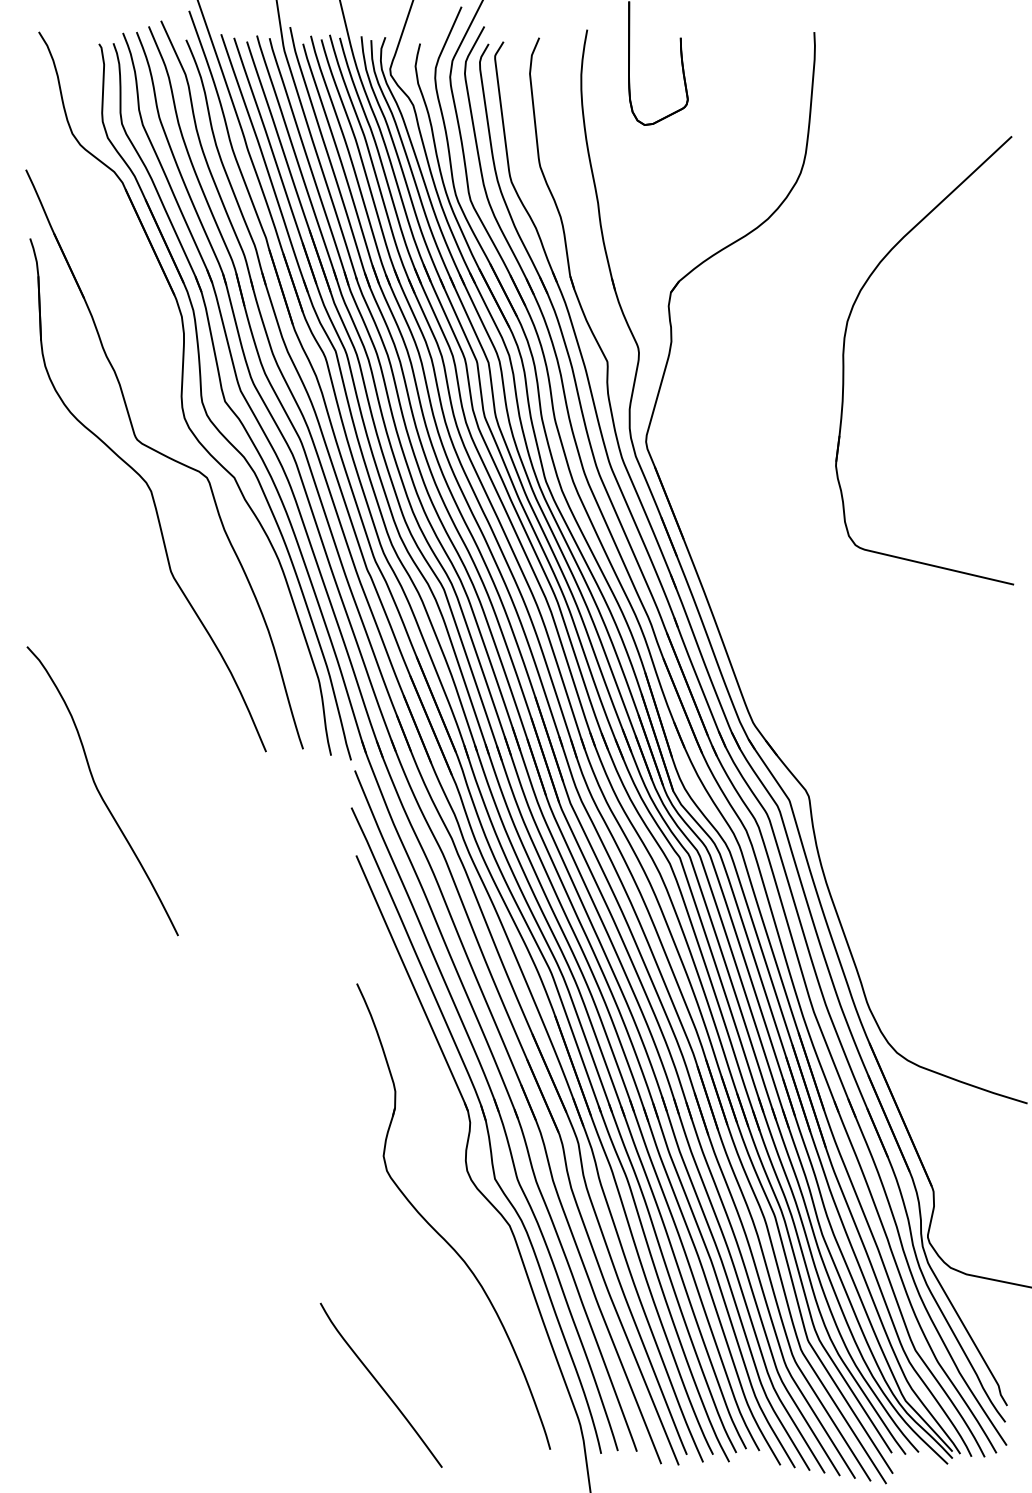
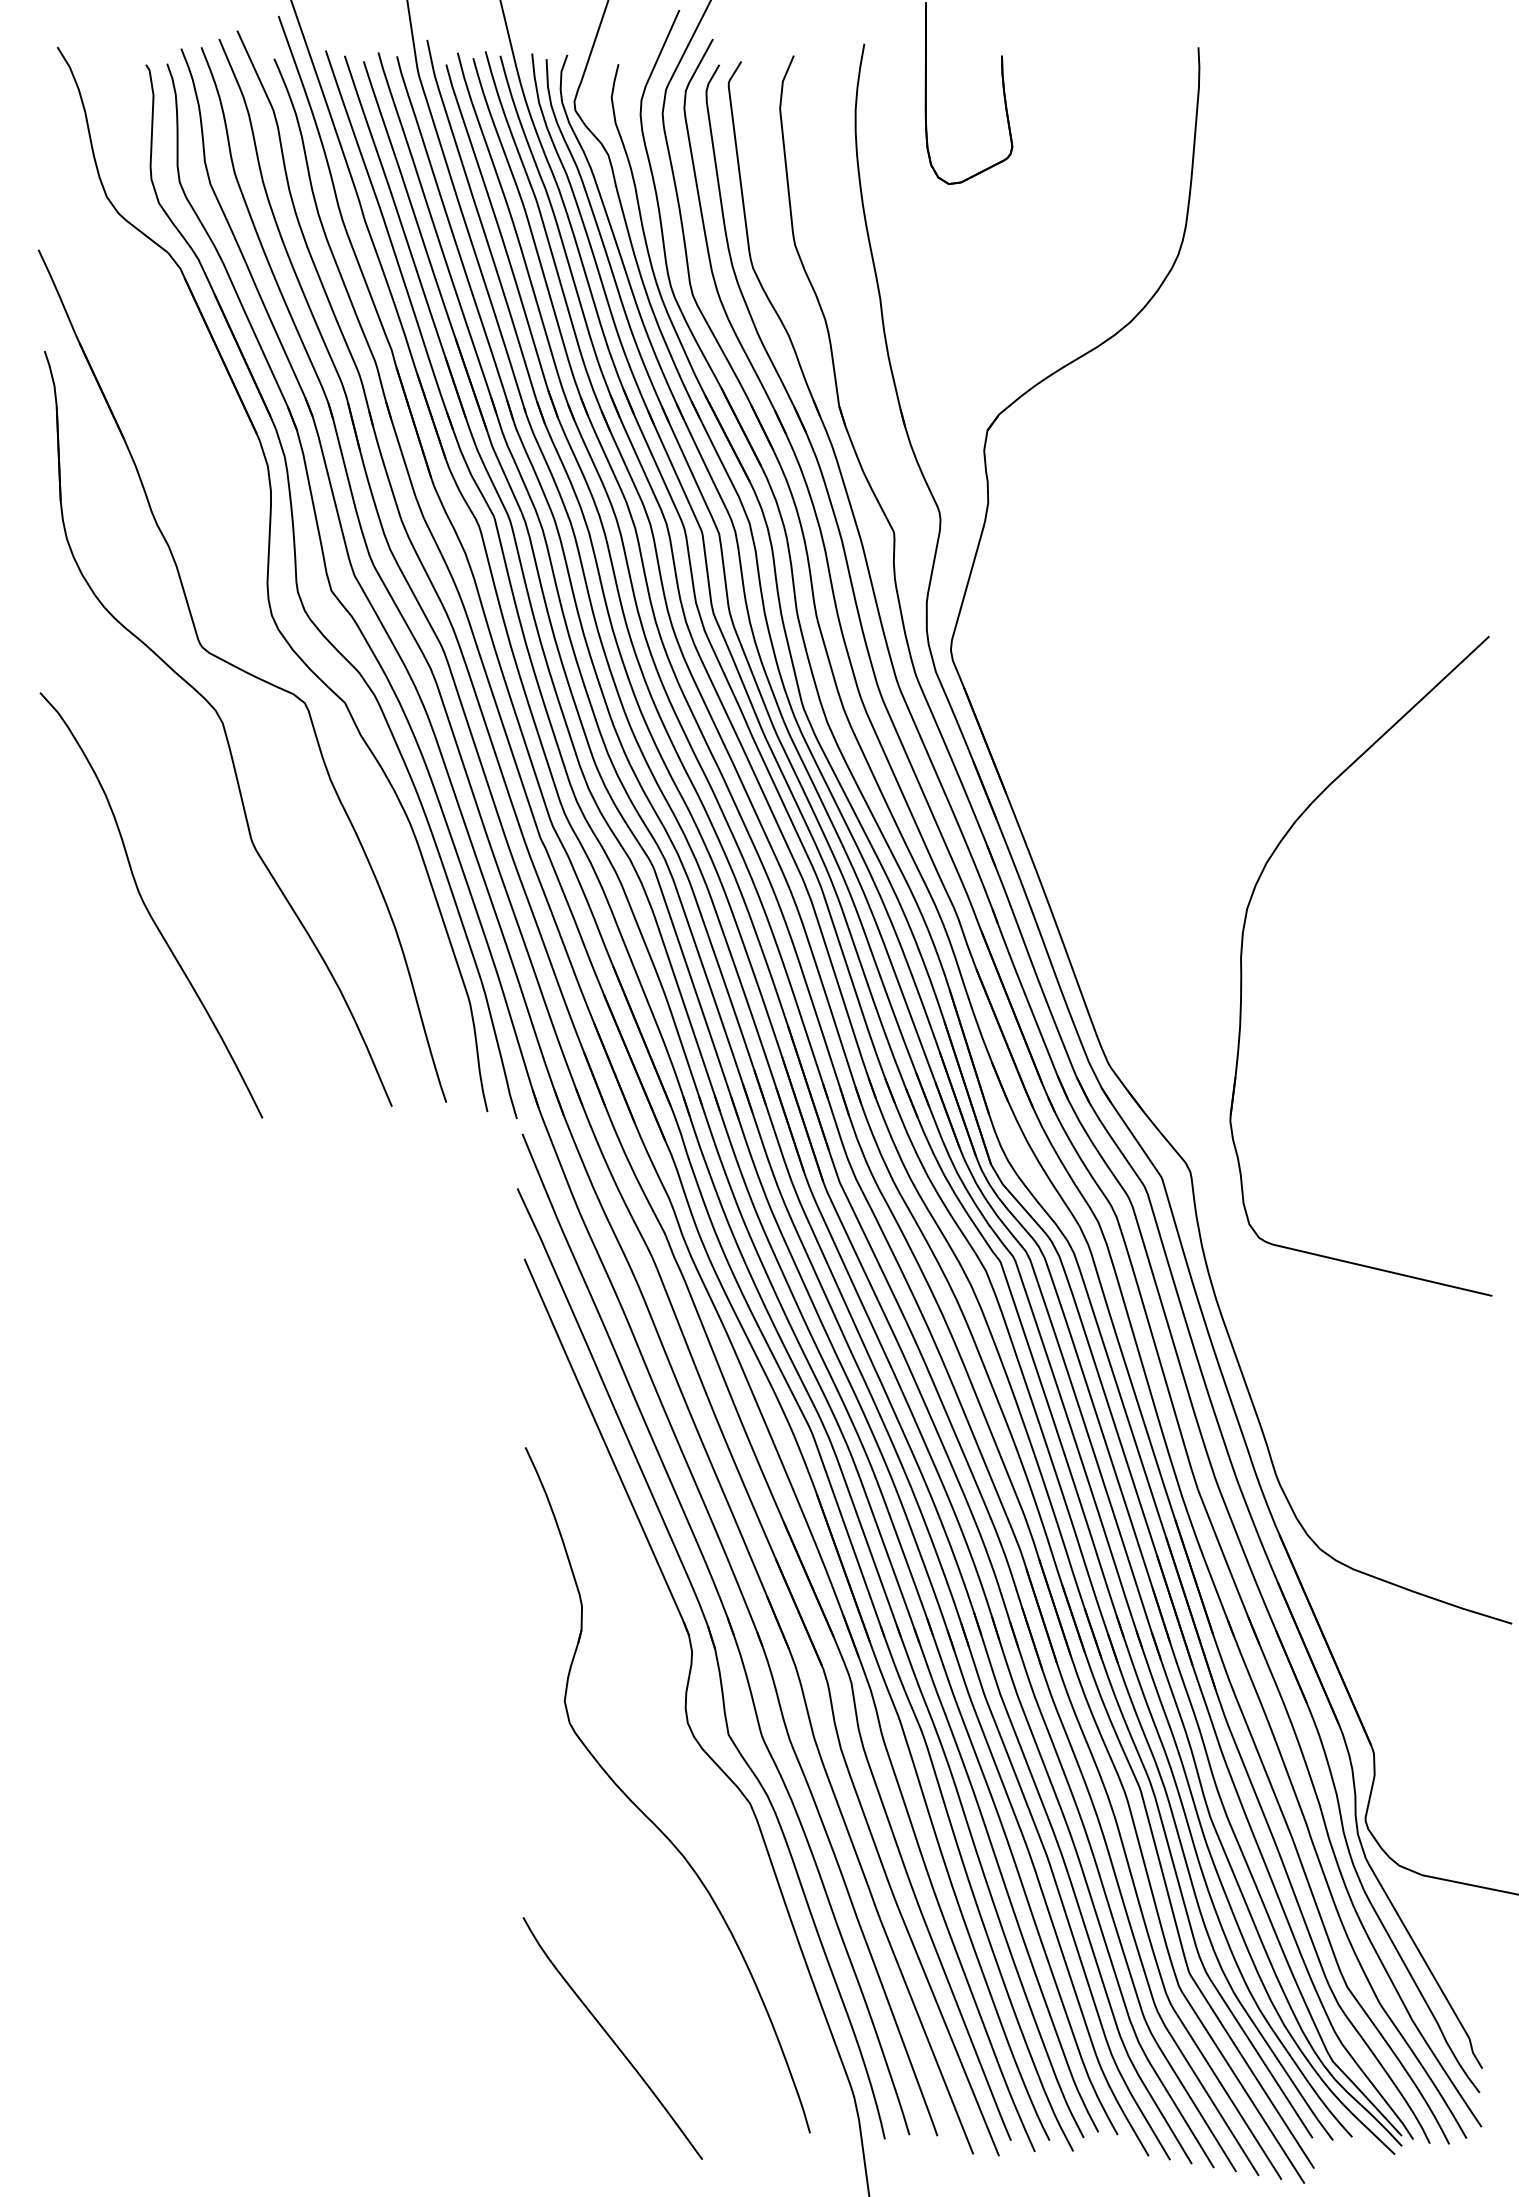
part: (844, 360) -> (1242, 966), moved
curve: (100, 792) -> (148, 907), moved
curve: (380, 1384) -> (611, 2037), moved

